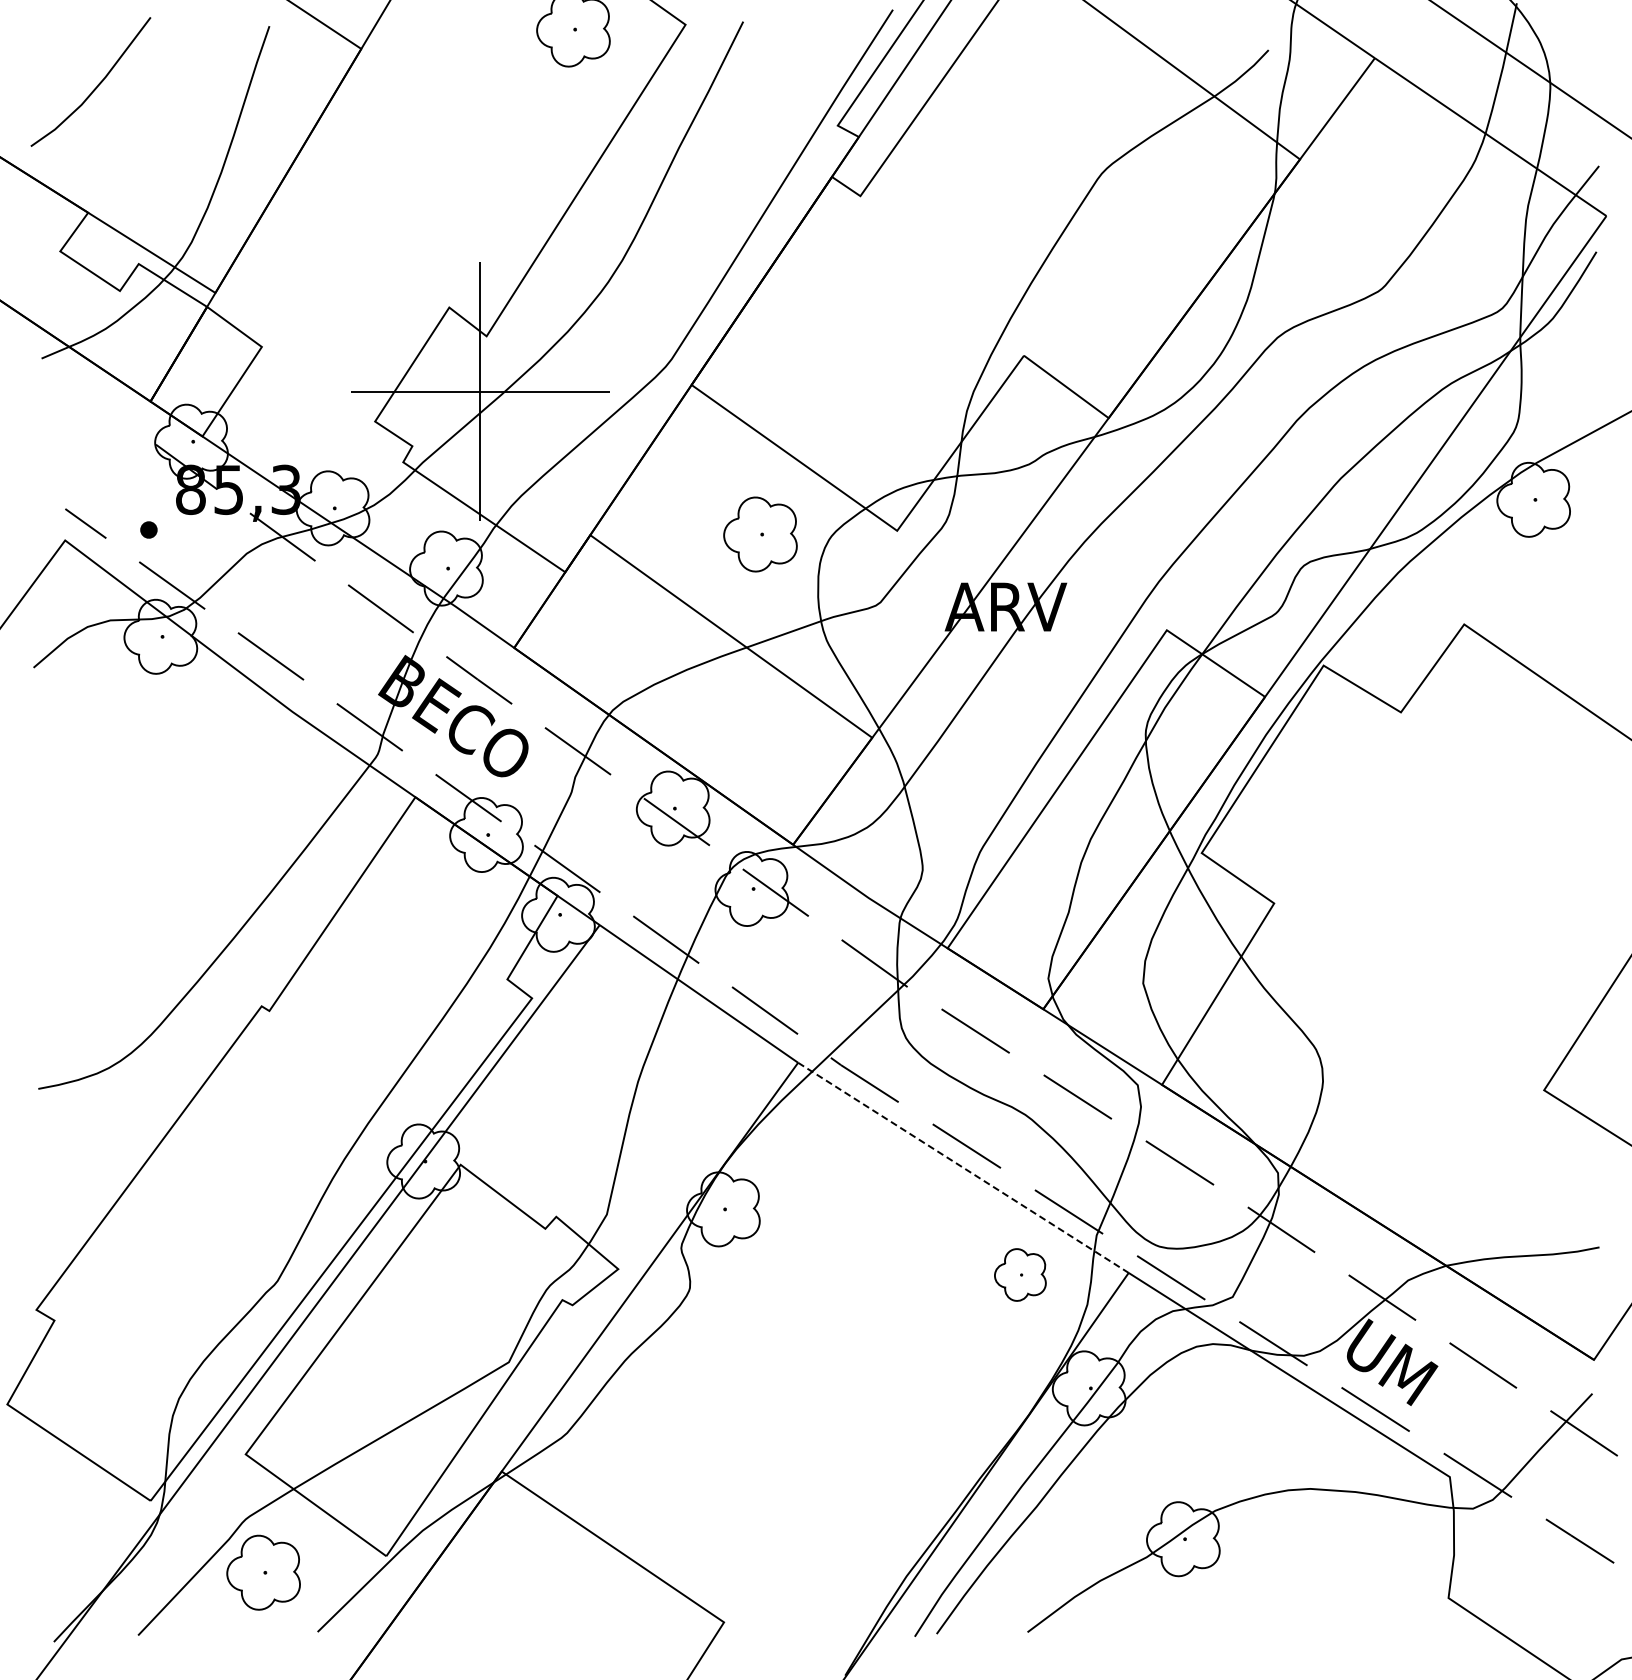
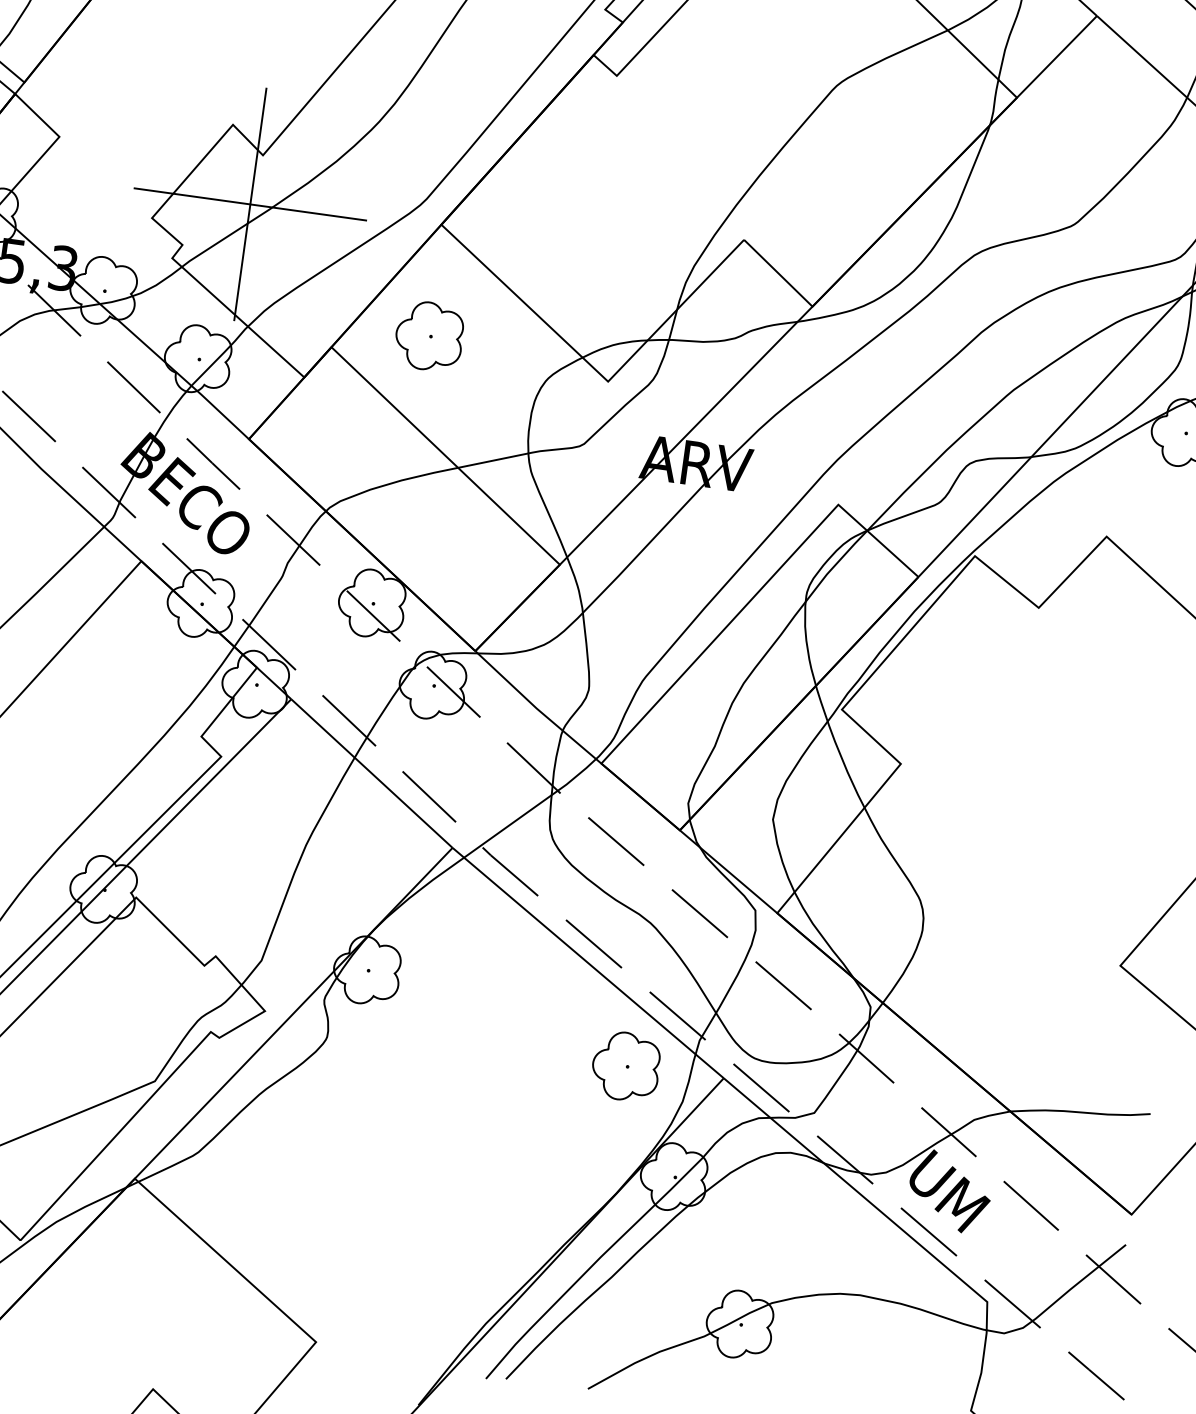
part: (760, 534) -> (429, 336), moved
line: (963, 1167) -> (588, 962), dashed -> solid
part: (1020, 1274) -> (626, 1066), size x1.43

